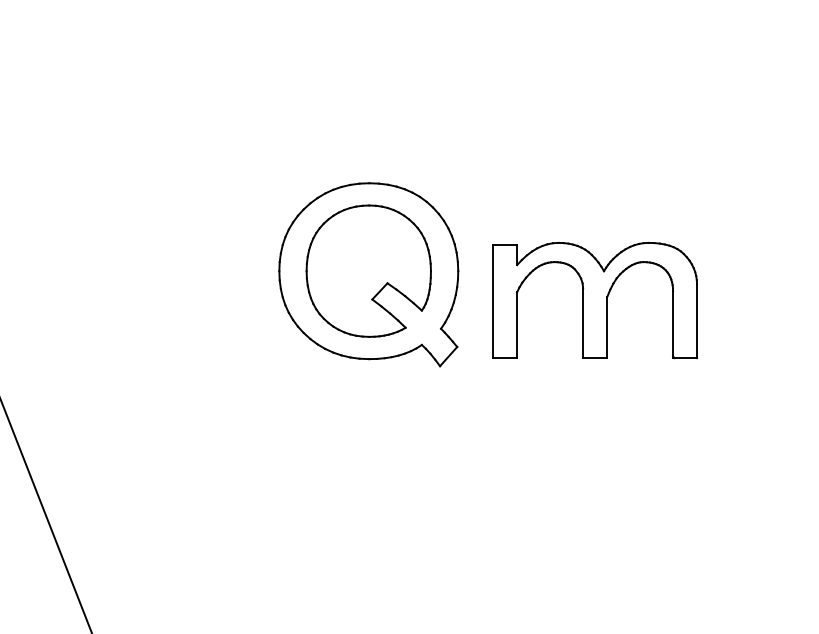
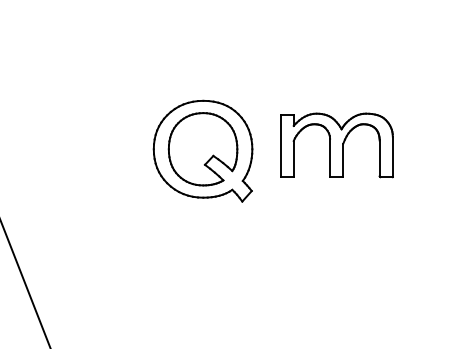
part: (594, 300) -> (336, 145), moved

